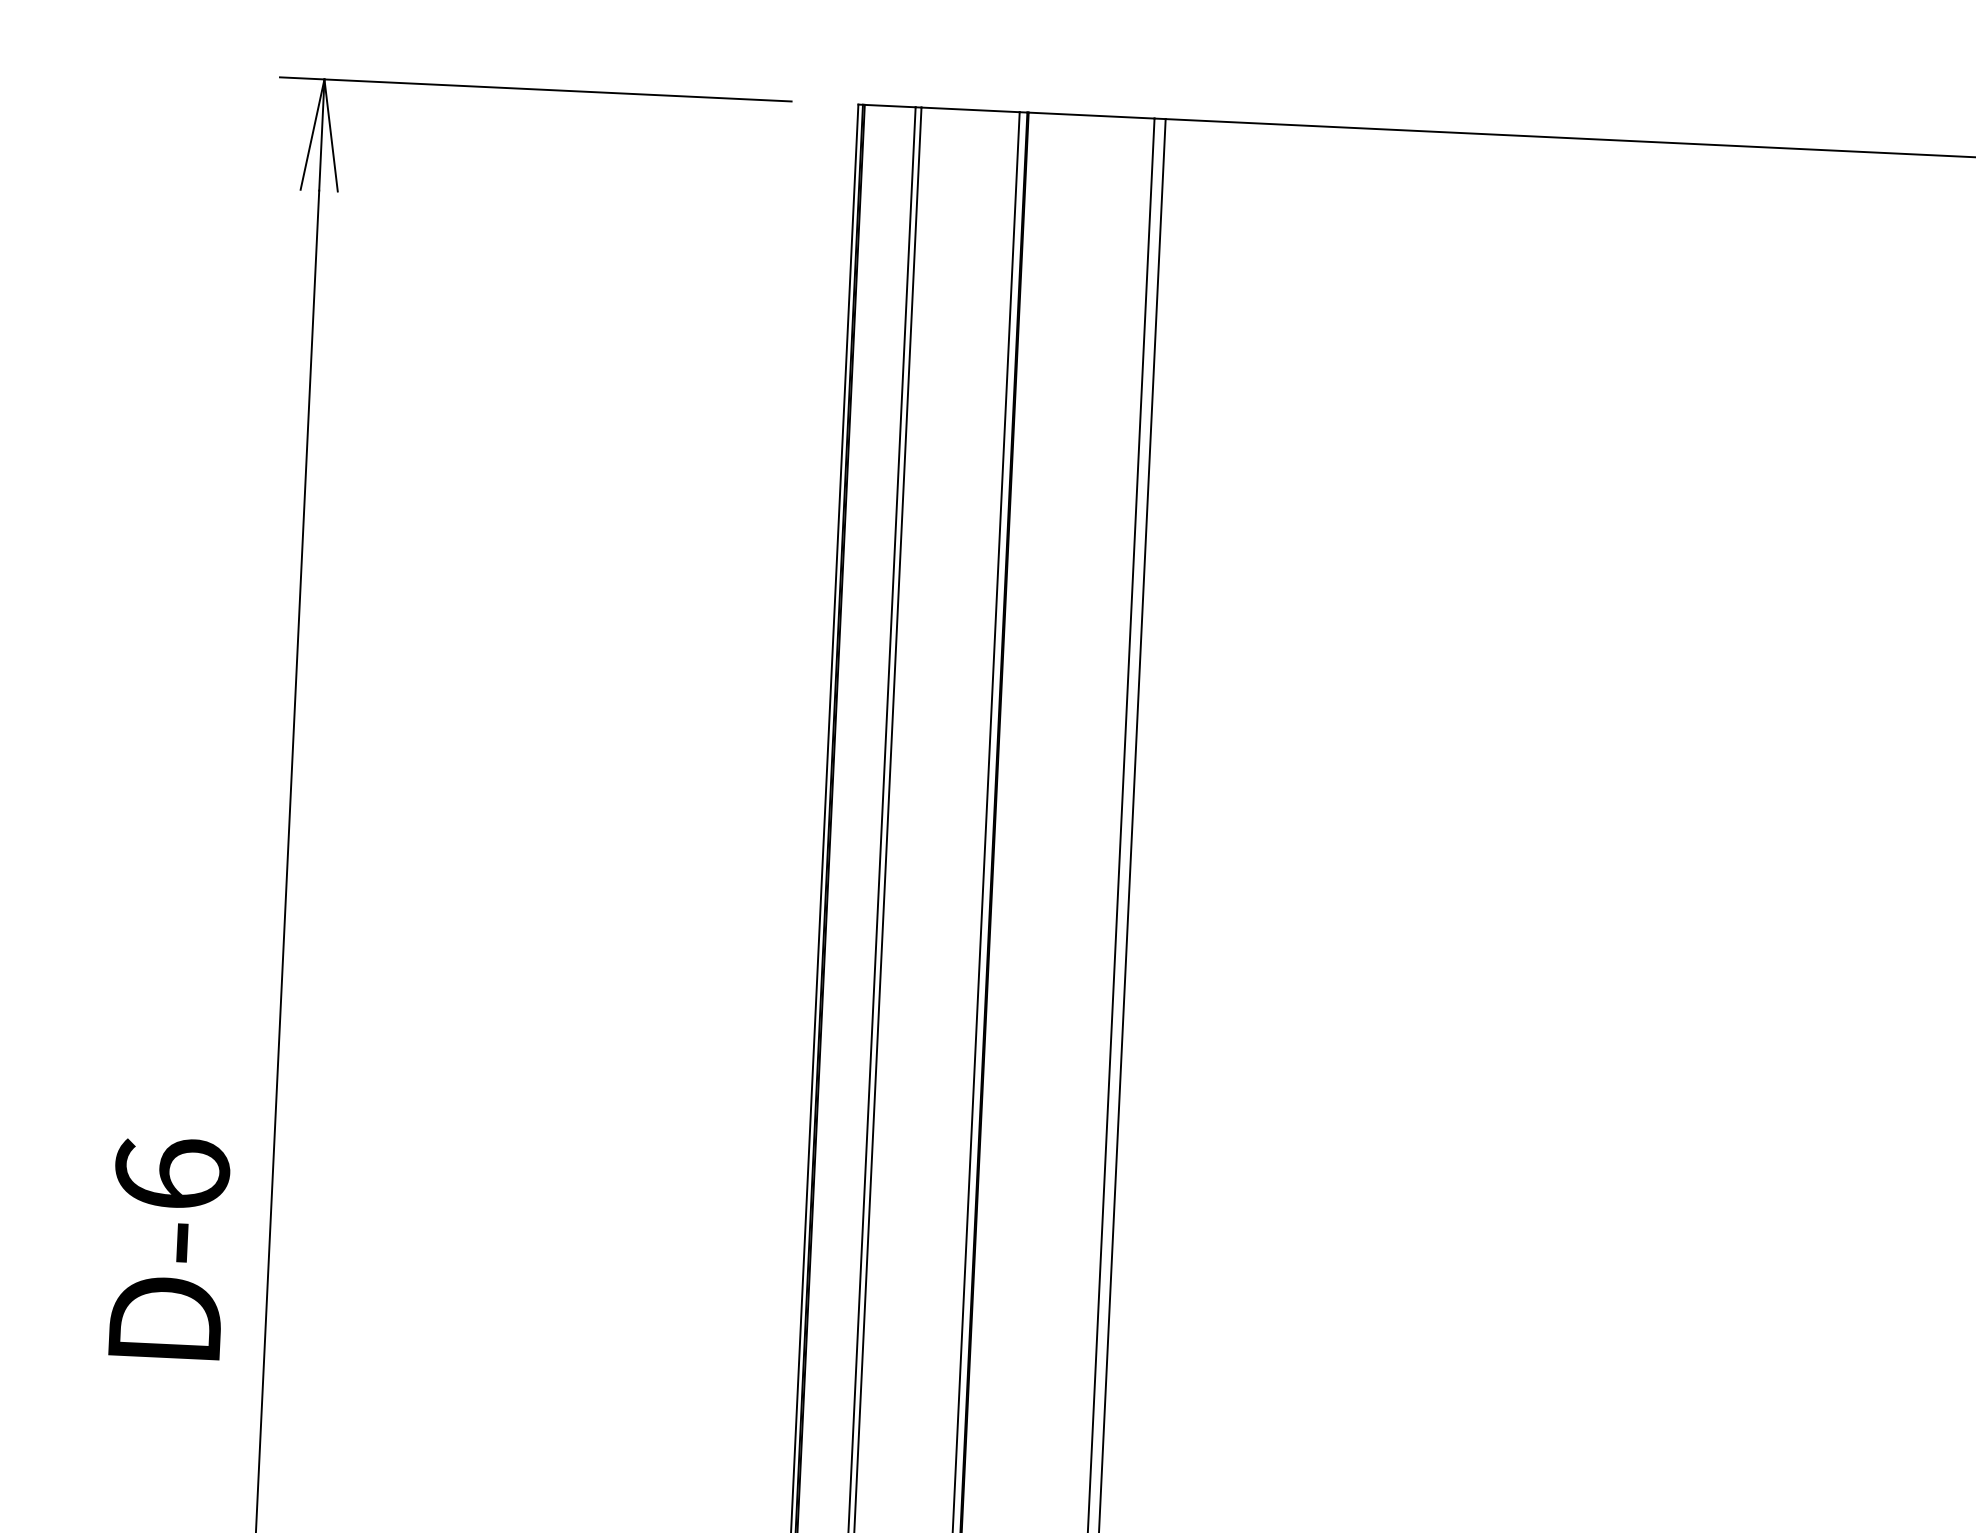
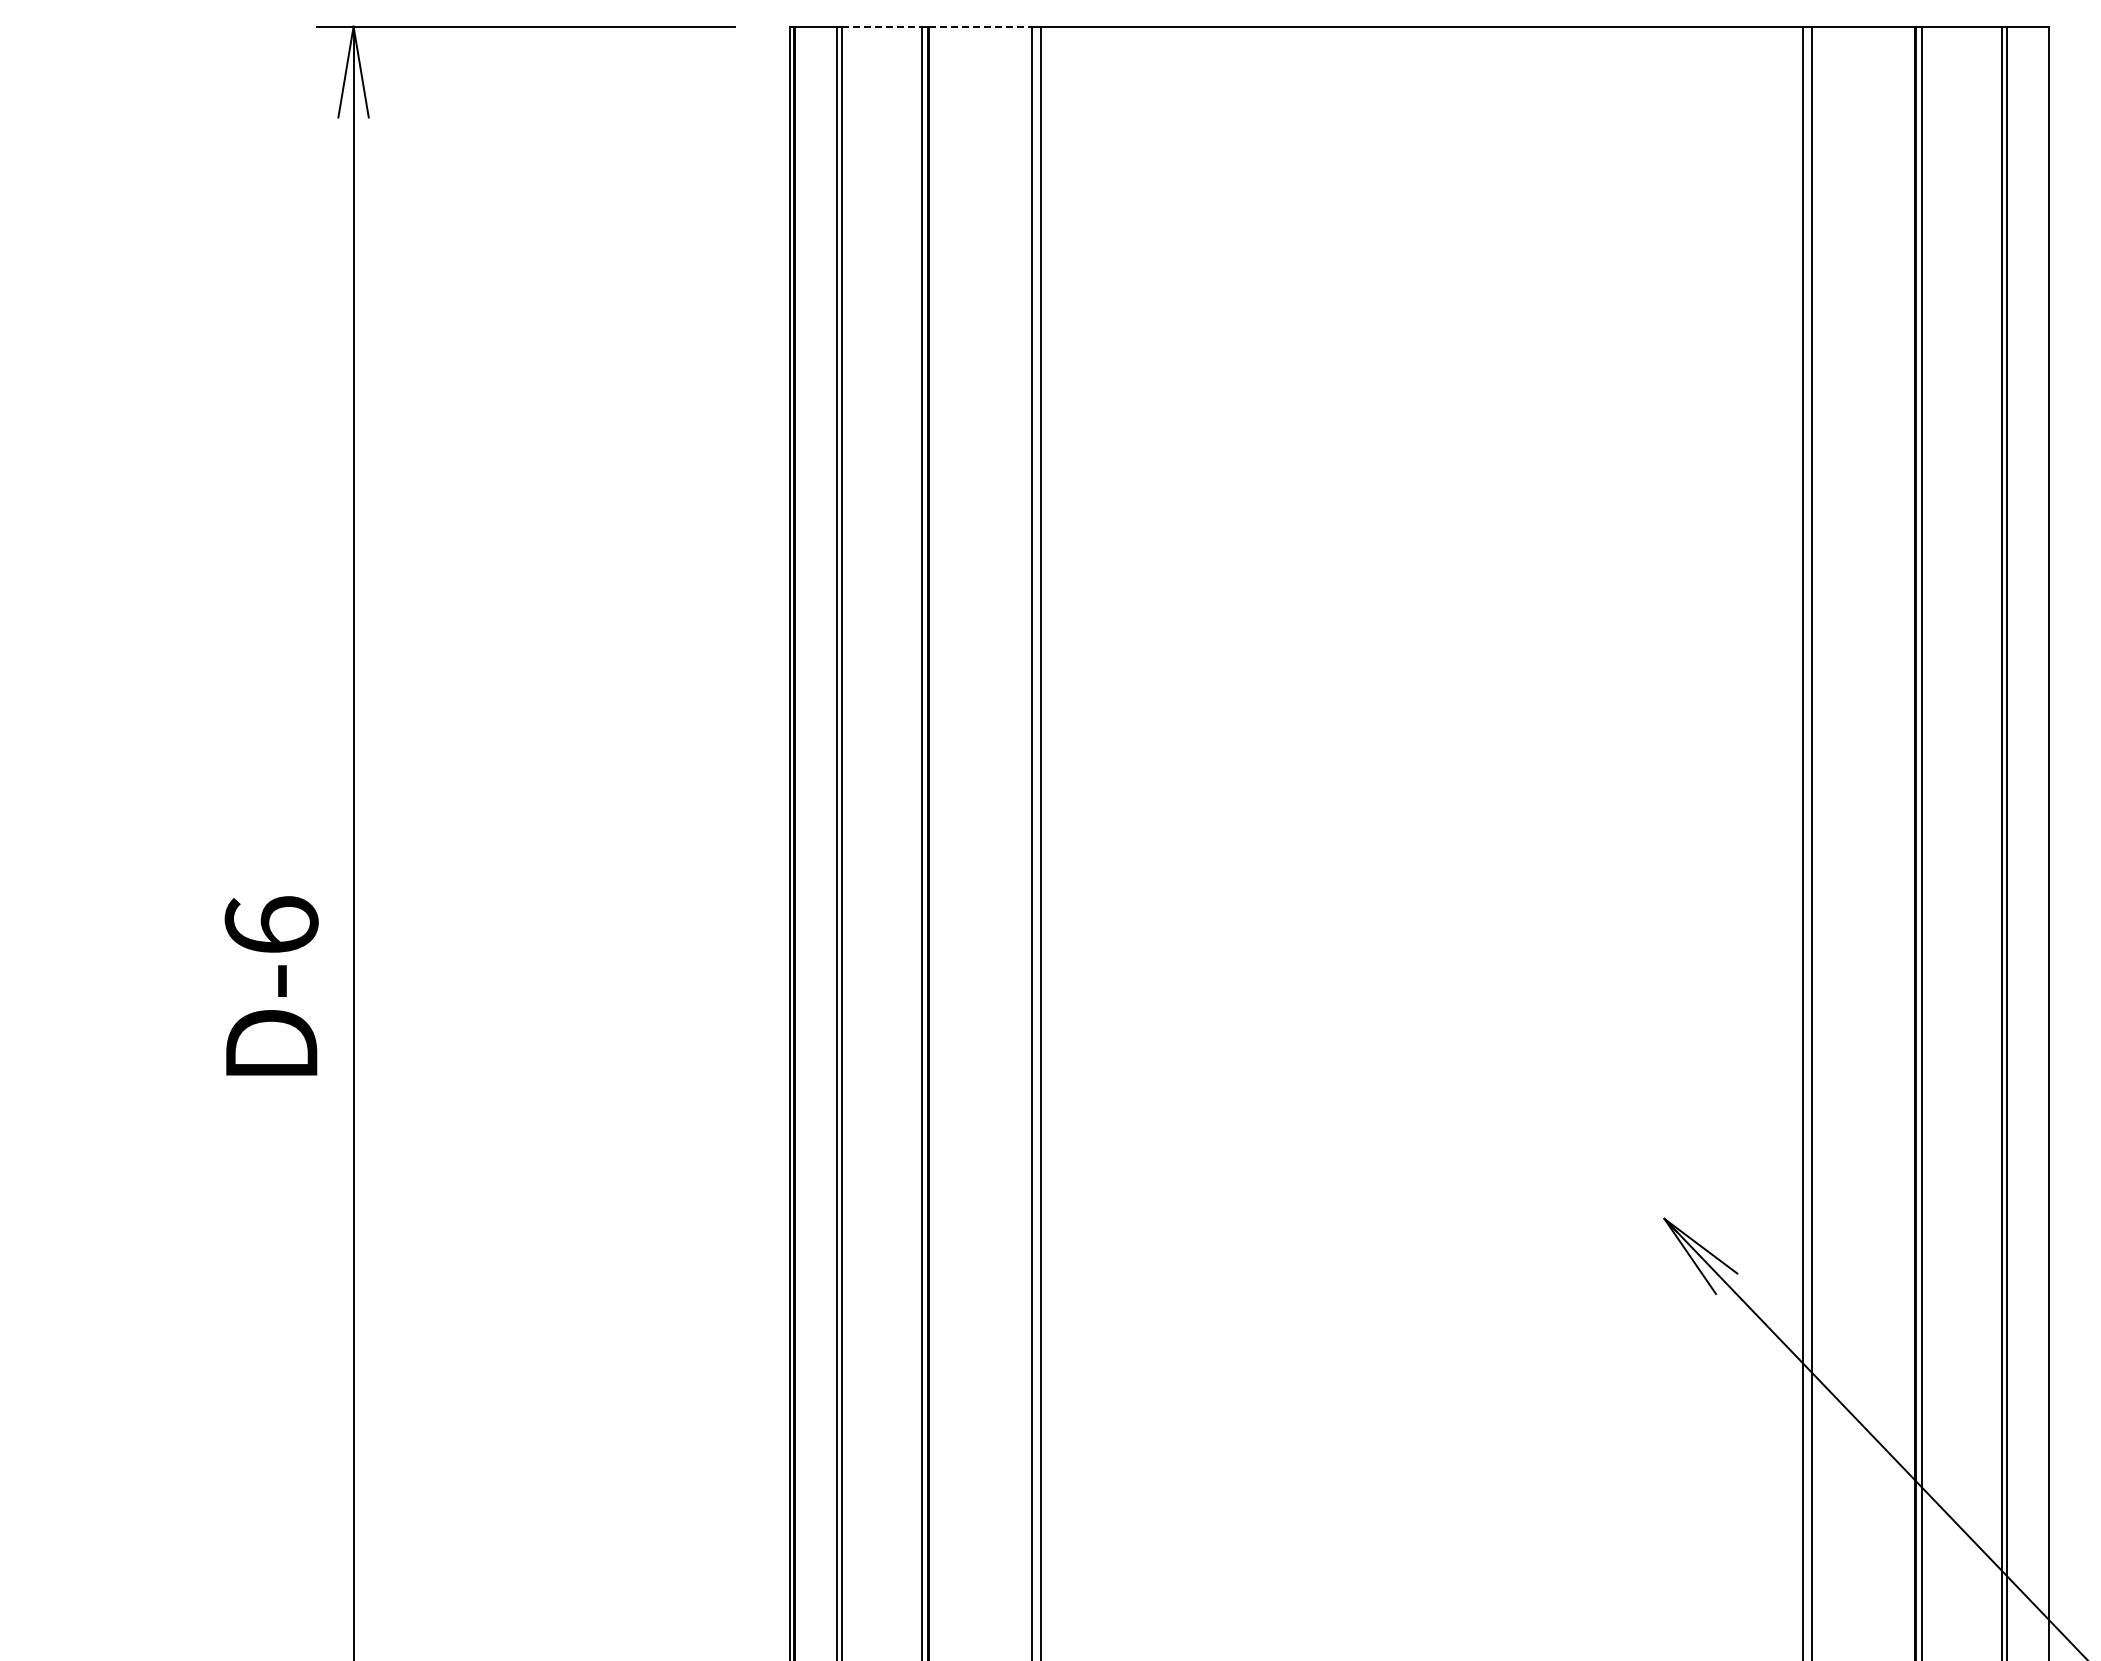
line: (971, 109) -> (882, 26), solid -> dashed
line: (1092, 115) -> (981, 26), solid -> dashed

